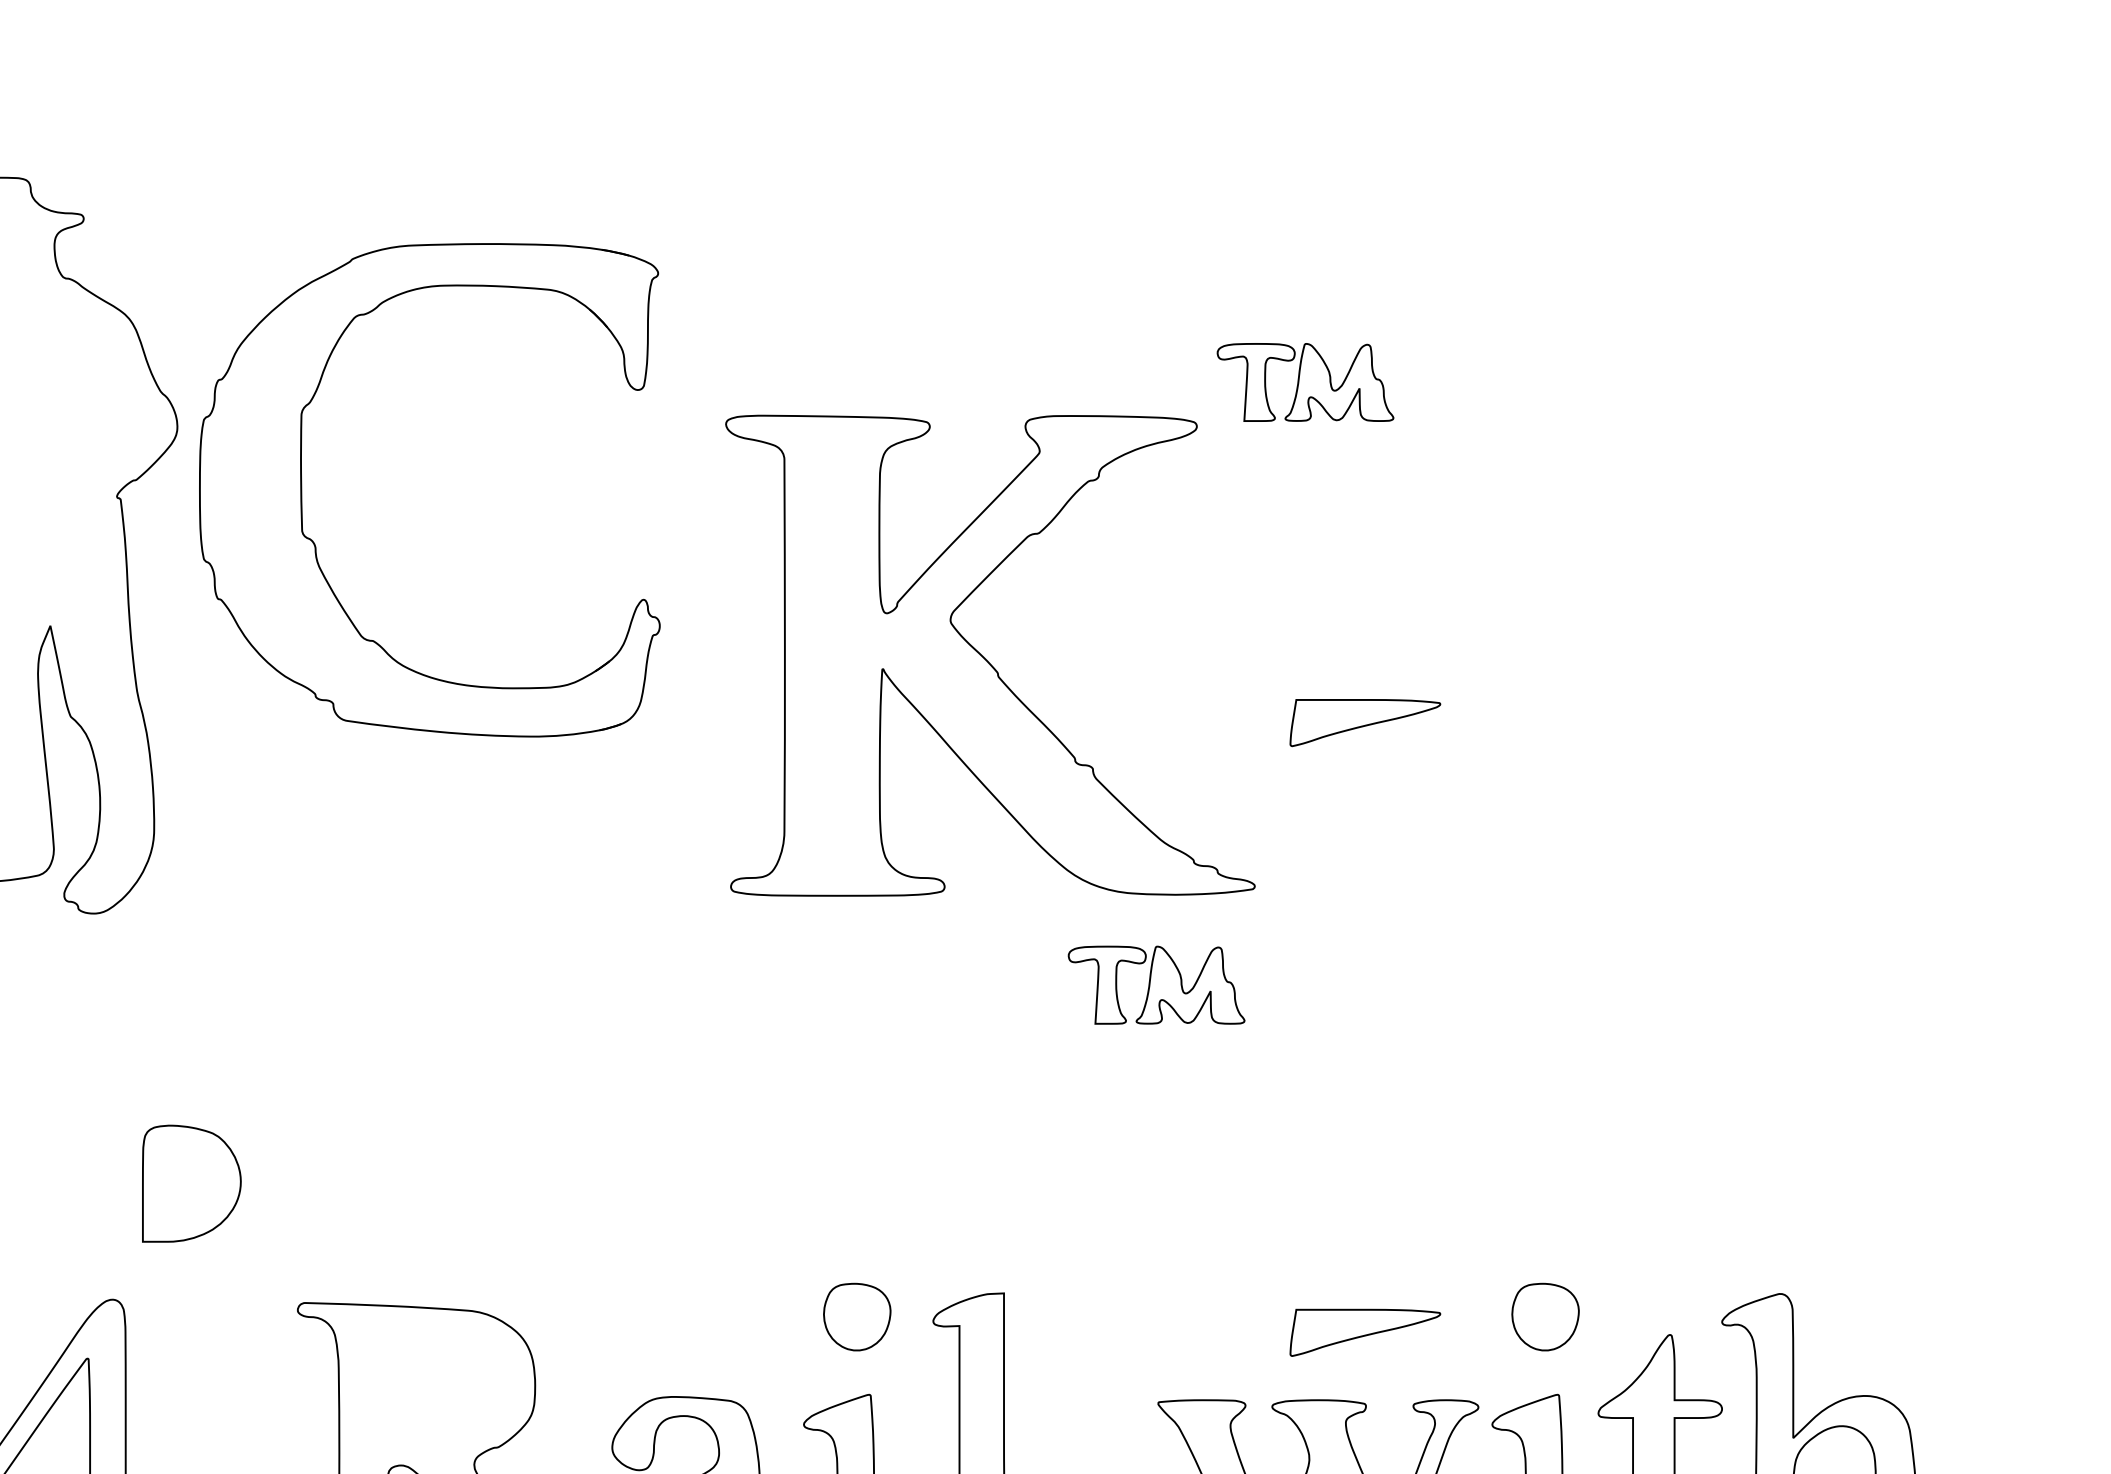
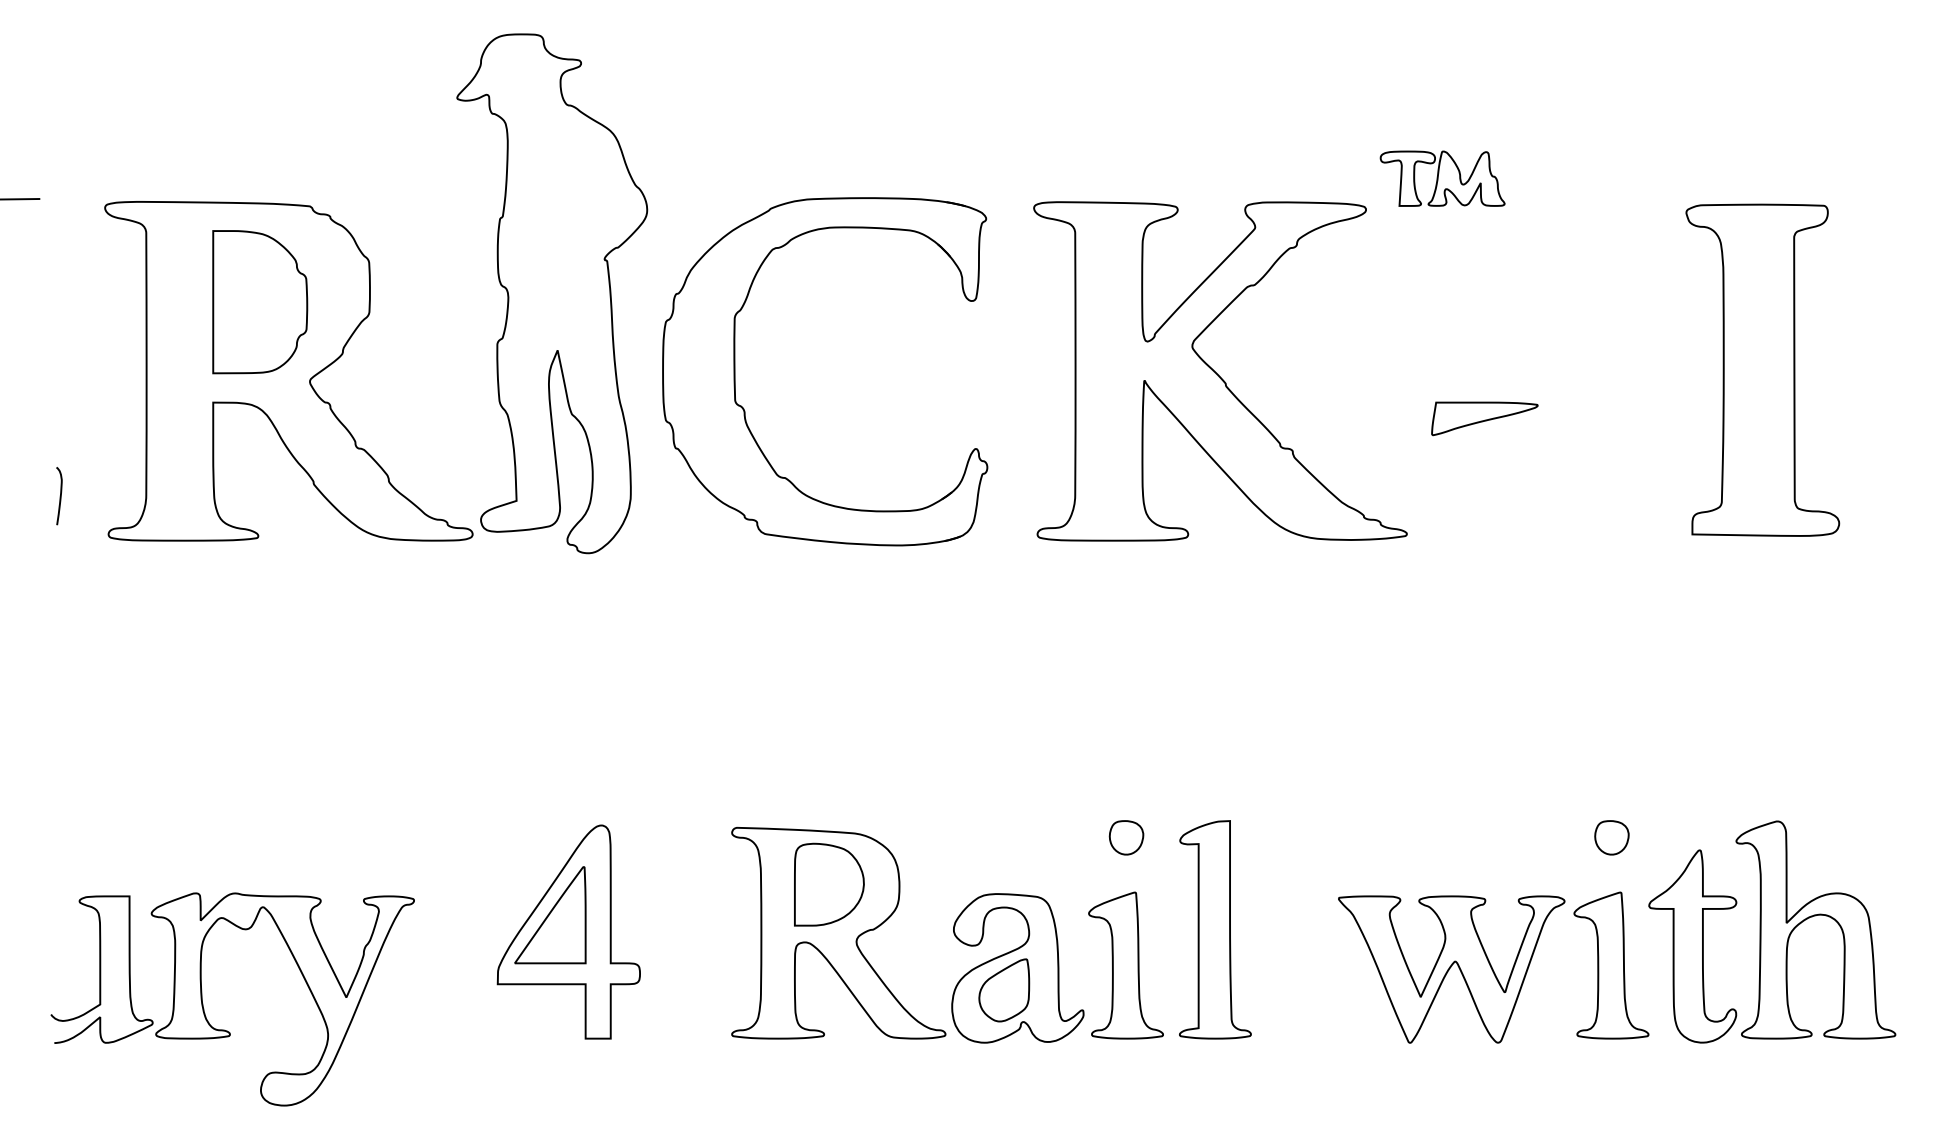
part: (315, 542) -> (744, 408), moved
part: (1759, 653) -> (1762, 369), added
part: (1156, 984) -> (1337, 603), removed
part: (192, 1183) -> (829, 884), moved
part: (857, 1316) -> (1126, 837), size x0.71
part: (1544, 1316) -> (1611, 837), size x0.71
part: (1364, 1332) -> (1484, 848), removed

